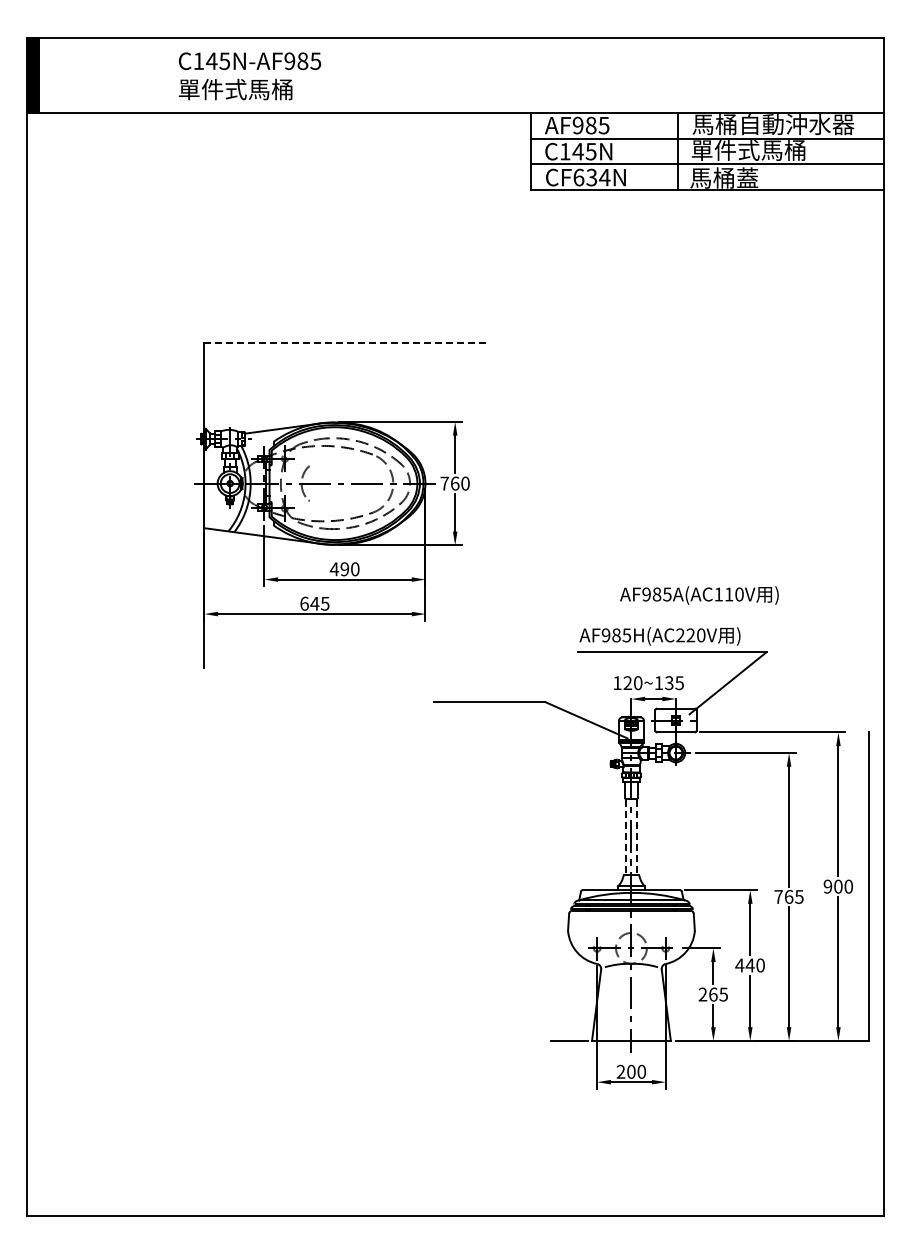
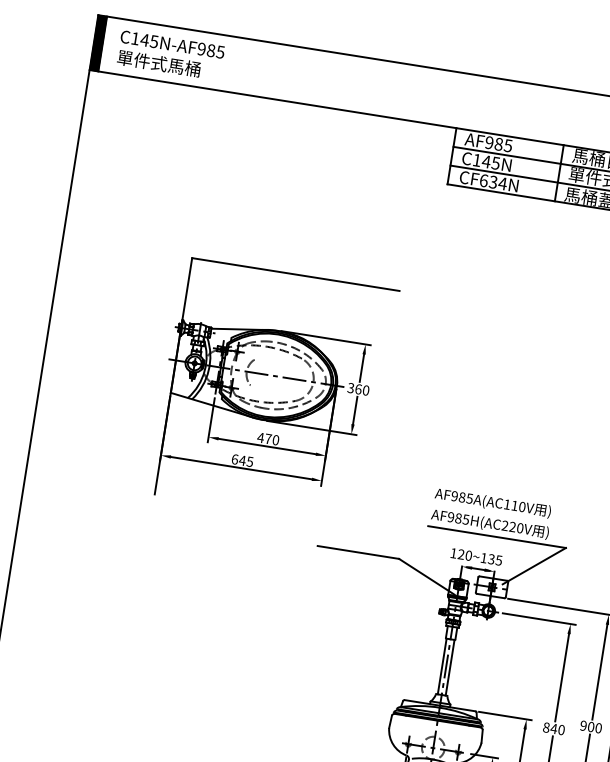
text: (250, 76) -> (171, 55), moved
line: (347, 343) -> (296, 274), dashed -> solid
text: (444, 483) -> (350, 388), 760 -> 360
text: (344, 569) -> (268, 439), 490 -> 470
text: (699, 595) -> (493, 503), moved
line: (626, 837) -> (442, 666), dashed -> solid
line: (636, 837) -> (449, 667), dashed -> solid
text: (788, 896) -> (553, 728), 765 -> 840

